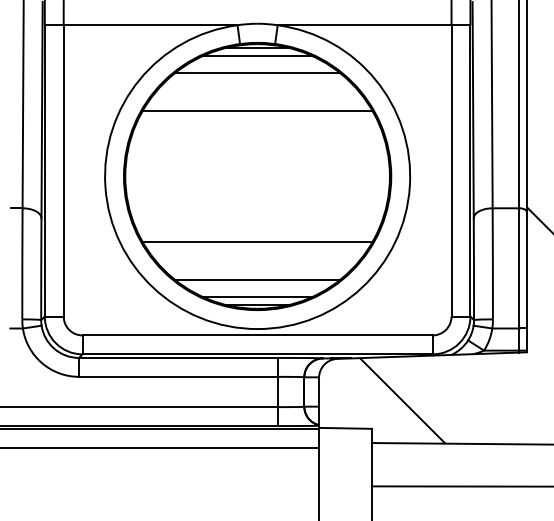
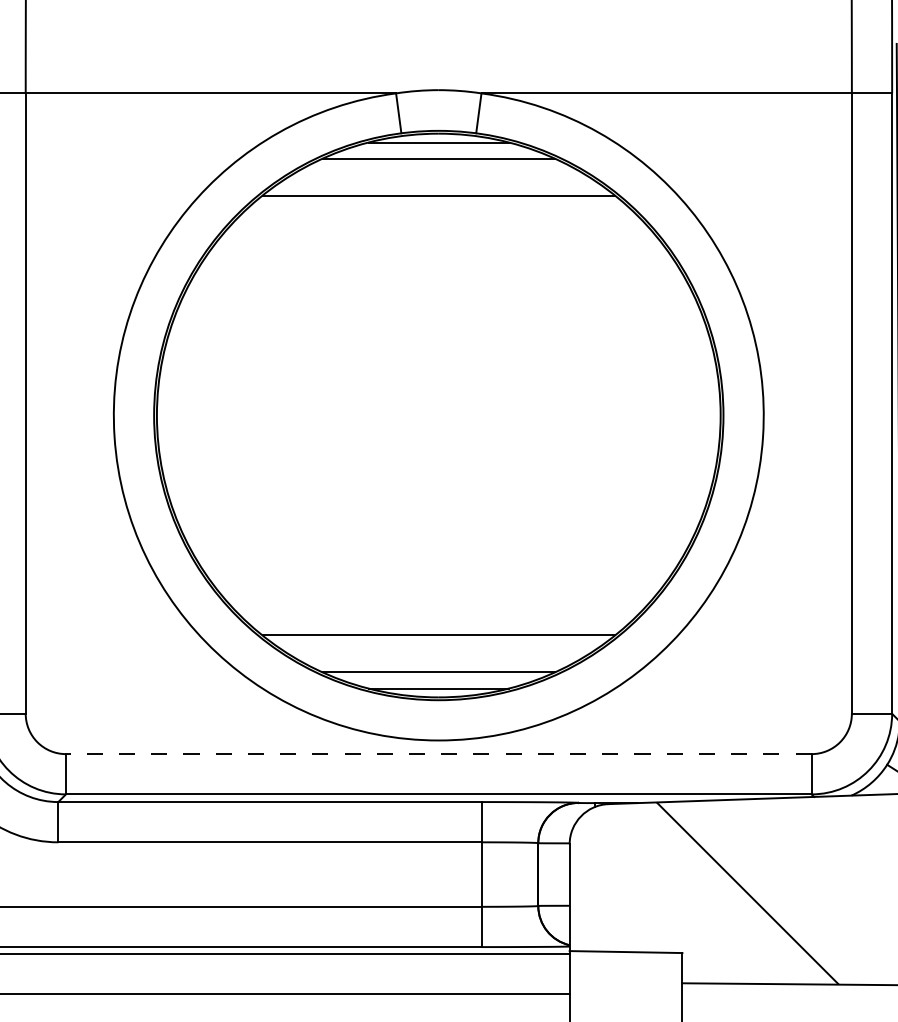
line: (257, 111) -> (438, 277), removed
line: (257, 241) -> (438, 553), removed
line: (257, 335) -> (438, 754), solid -> dashed

